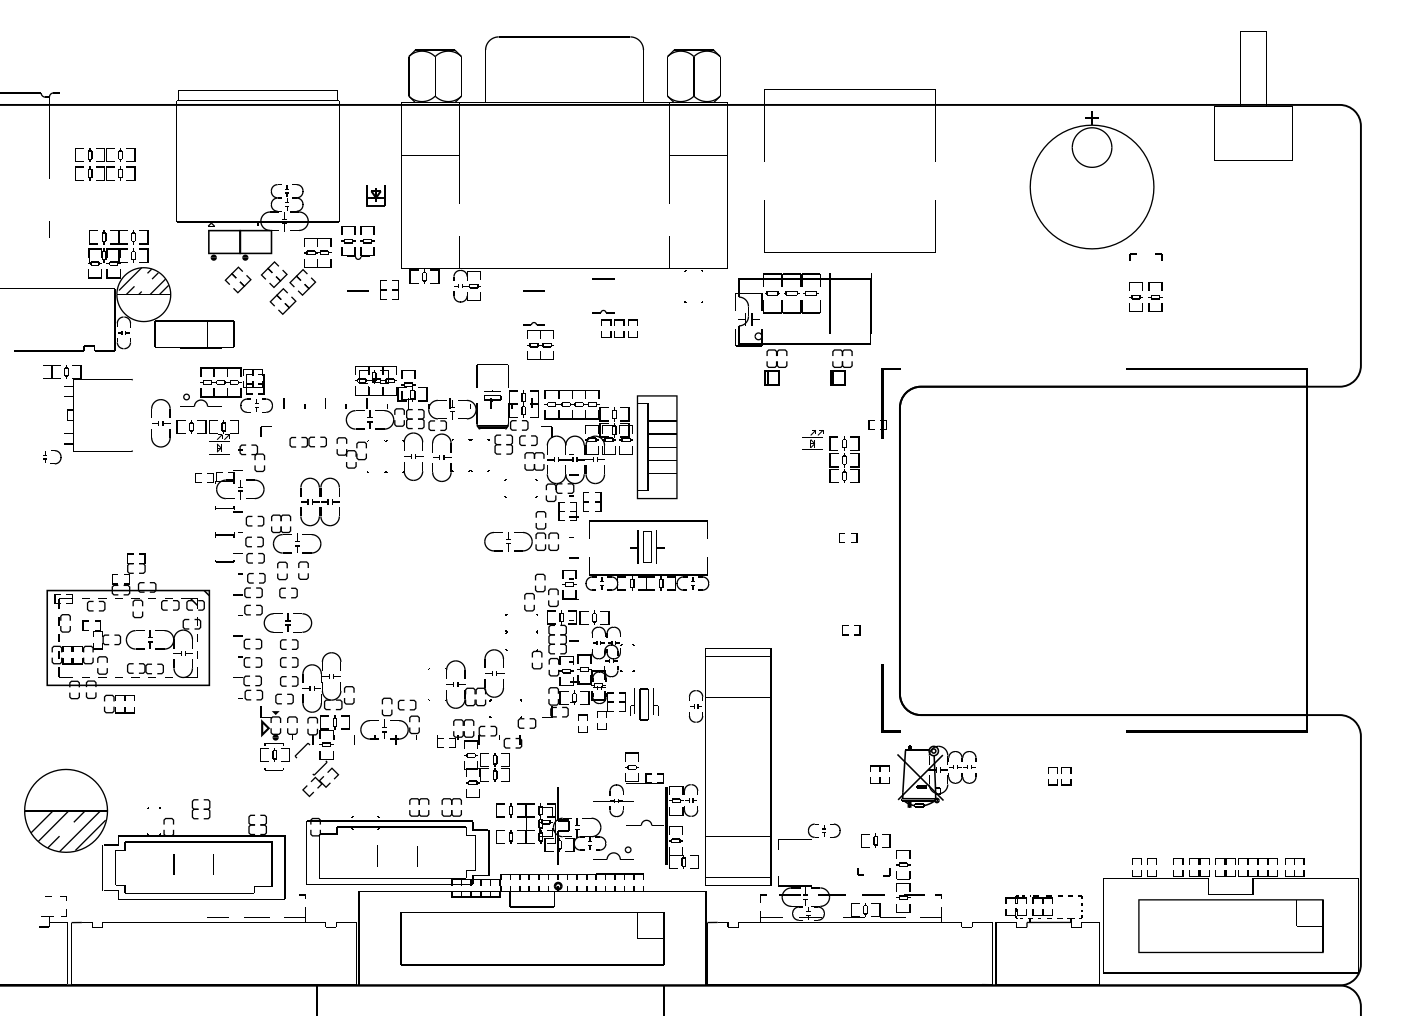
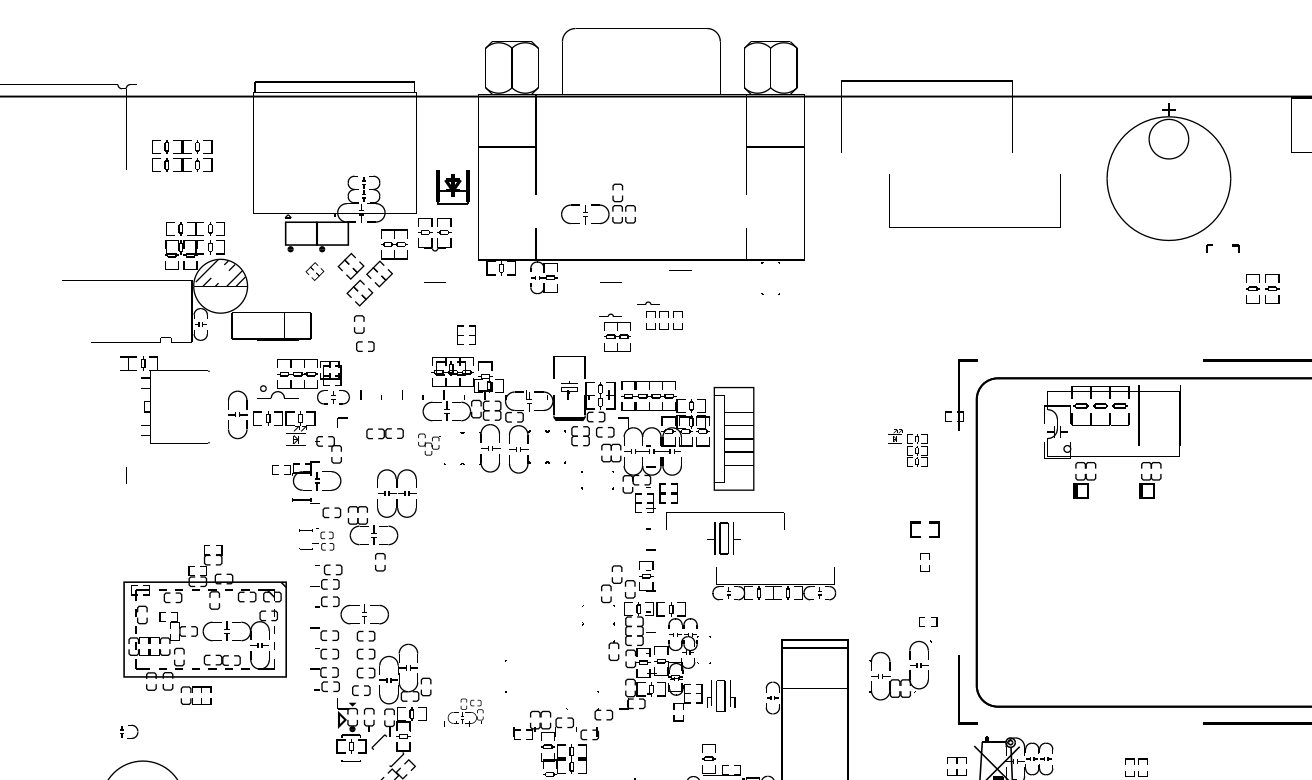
part: (375, 195) -> (452, 187), size x1.6
line: (49, 229) -> (126, 476), moved
line: (849, 252) -> (974, 227), moved
part: (237, 279) -> (314, 271), size x0.7
part: (389, 289) -> (466, 335), moved
part: (1145, 296) -> (1262, 288), moved
part: (614, 323) -> (659, 315), moved
part: (803, 329) -> (1112, 442), moved
part: (352, 452) -> (429, 444), size x0.7
part: (830, 456) -> (907, 448), size x0.7
part: (52, 457) -> (129, 732), moved
part: (521, 531) -> (598, 204), moved
part: (848, 537) -> (925, 529), size x1.6
part: (239, 547) -> (316, 539), size x0.7
part: (647, 573) -> (774, 583), moved
part: (287, 579) -> (364, 333), moved
part: (484, 679) -> (909, 671), moved
part: (386, 720) -> (463, 712), size x0.6
part: (582, 723) -> (924, 562), moved

